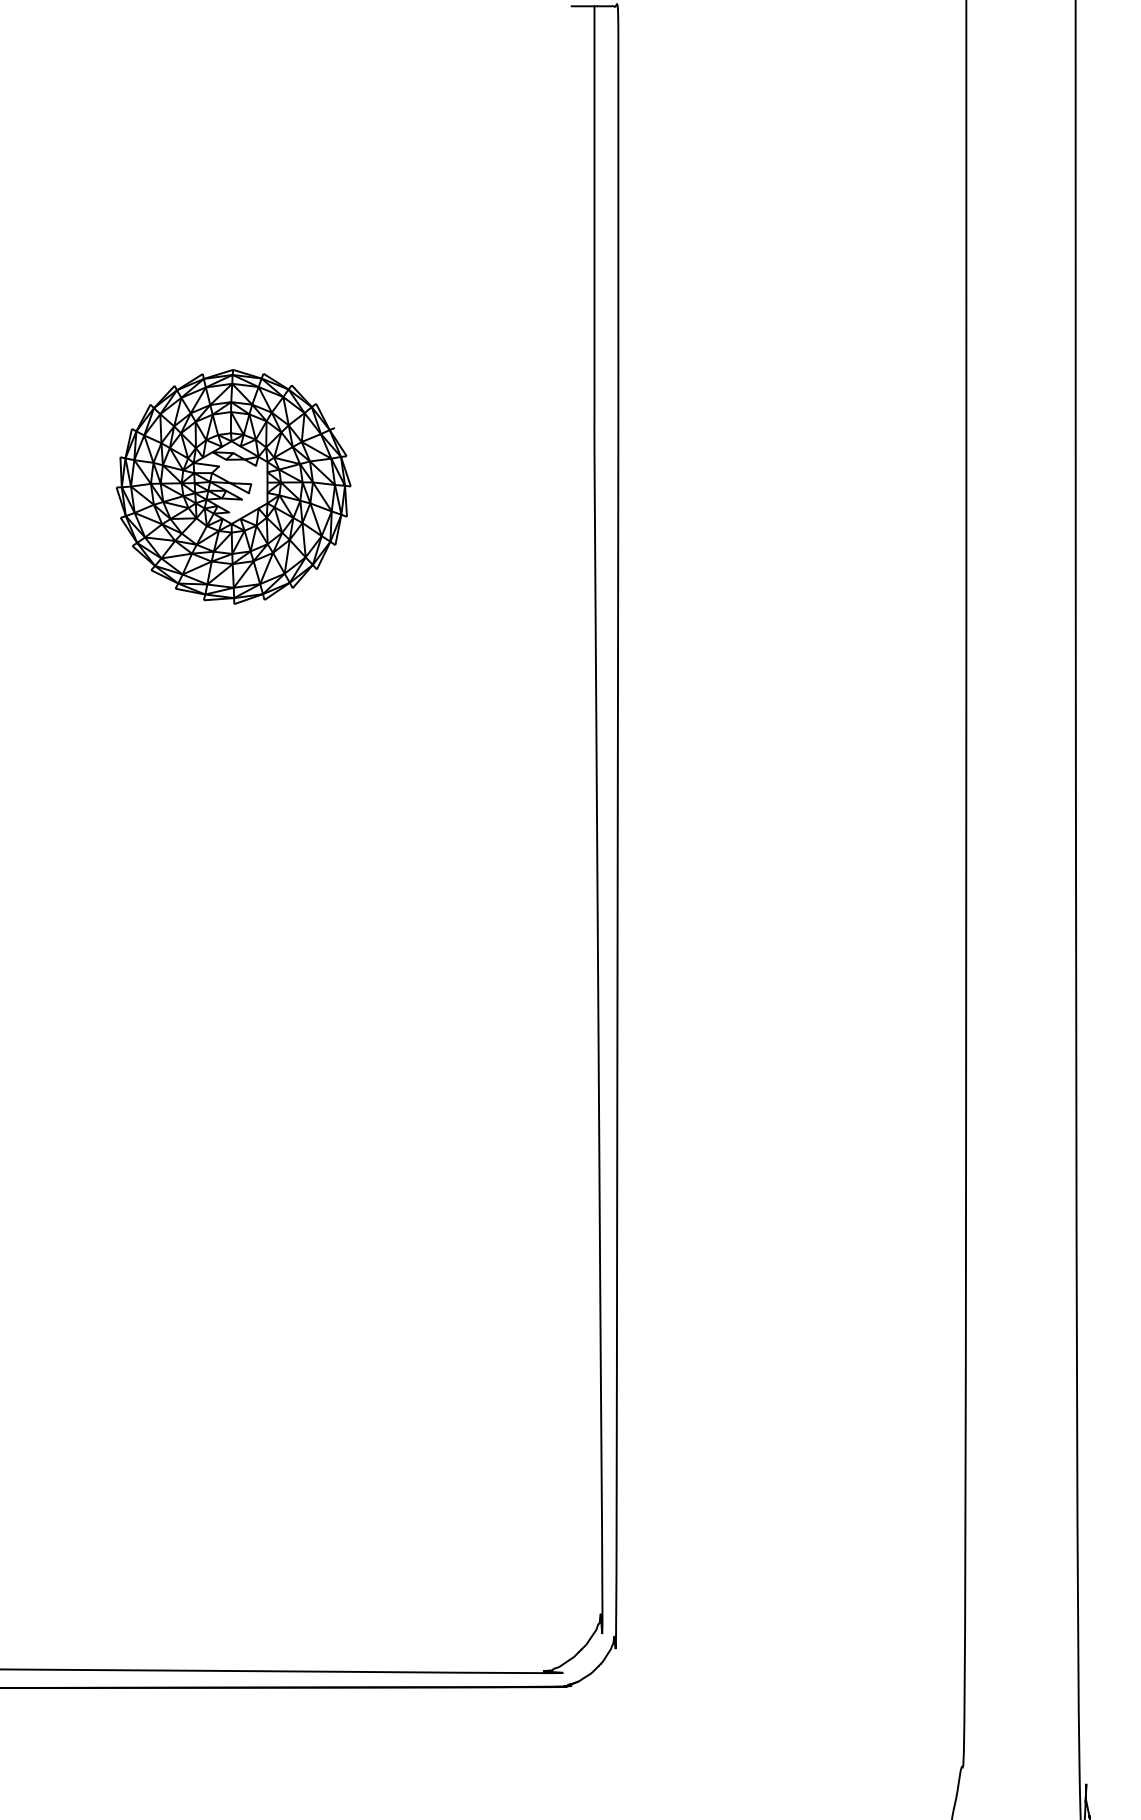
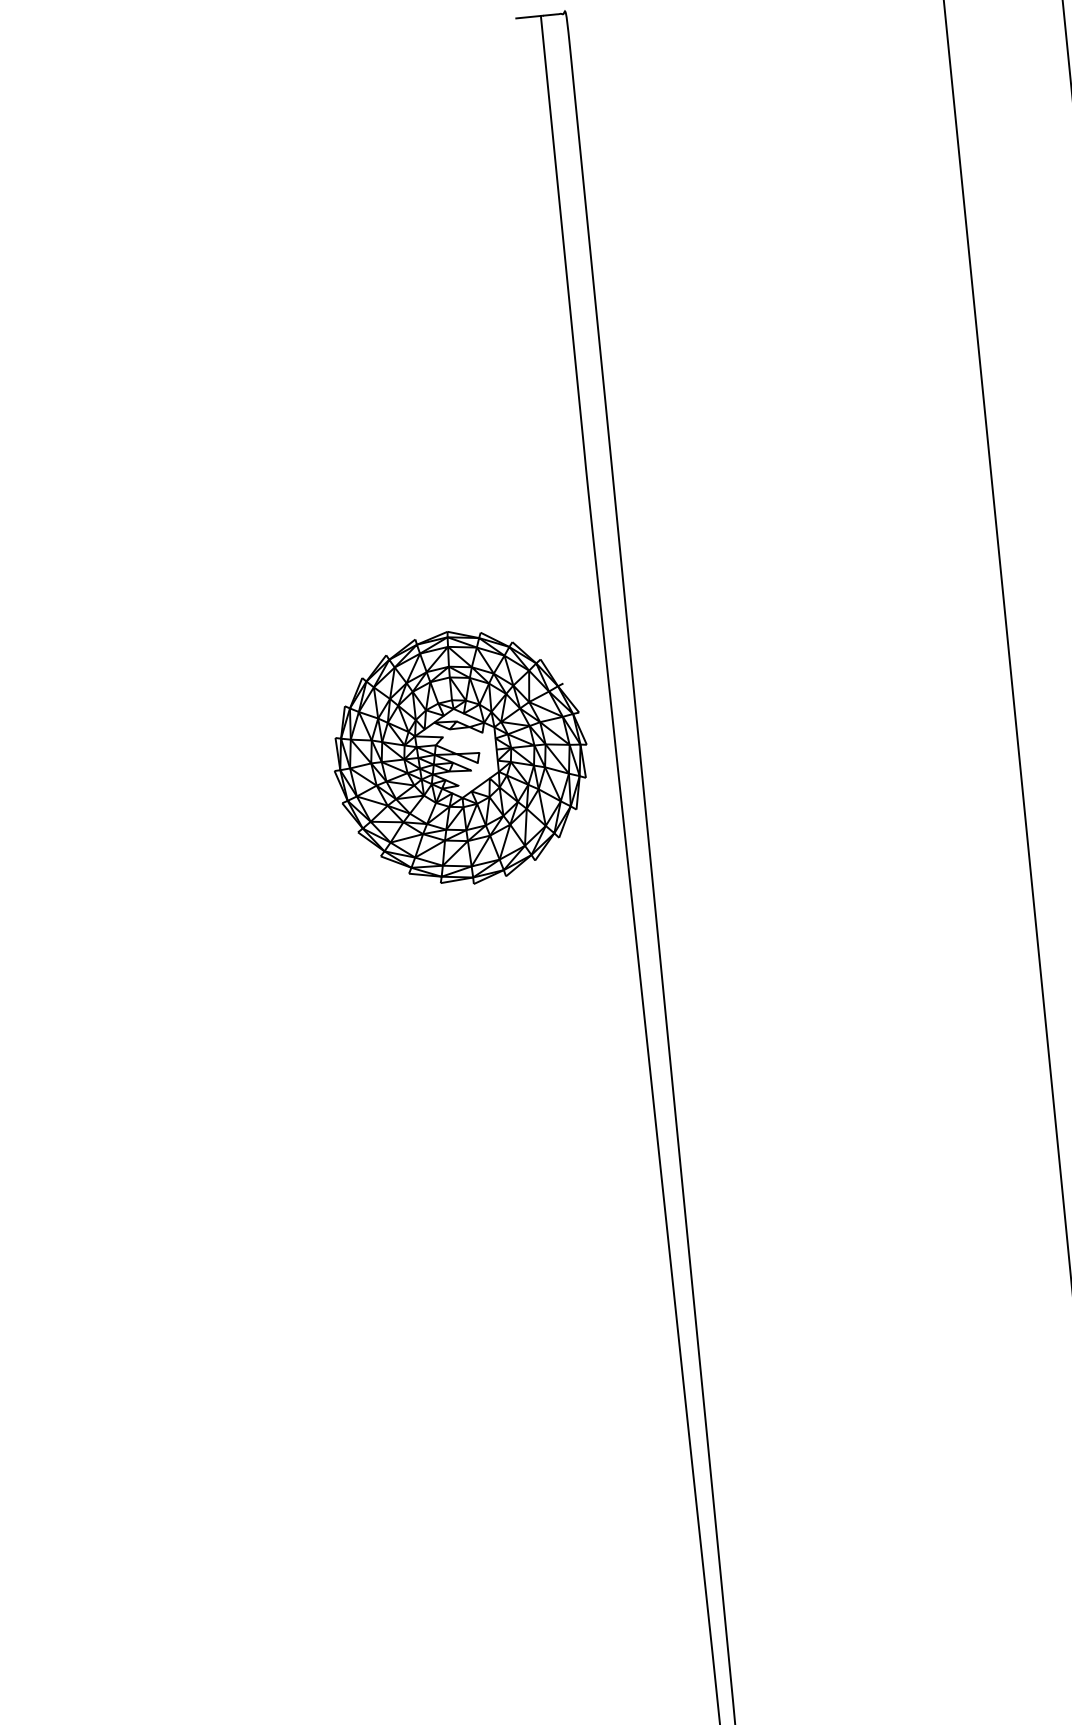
part: (233, 486) -> (460, 757), moved

